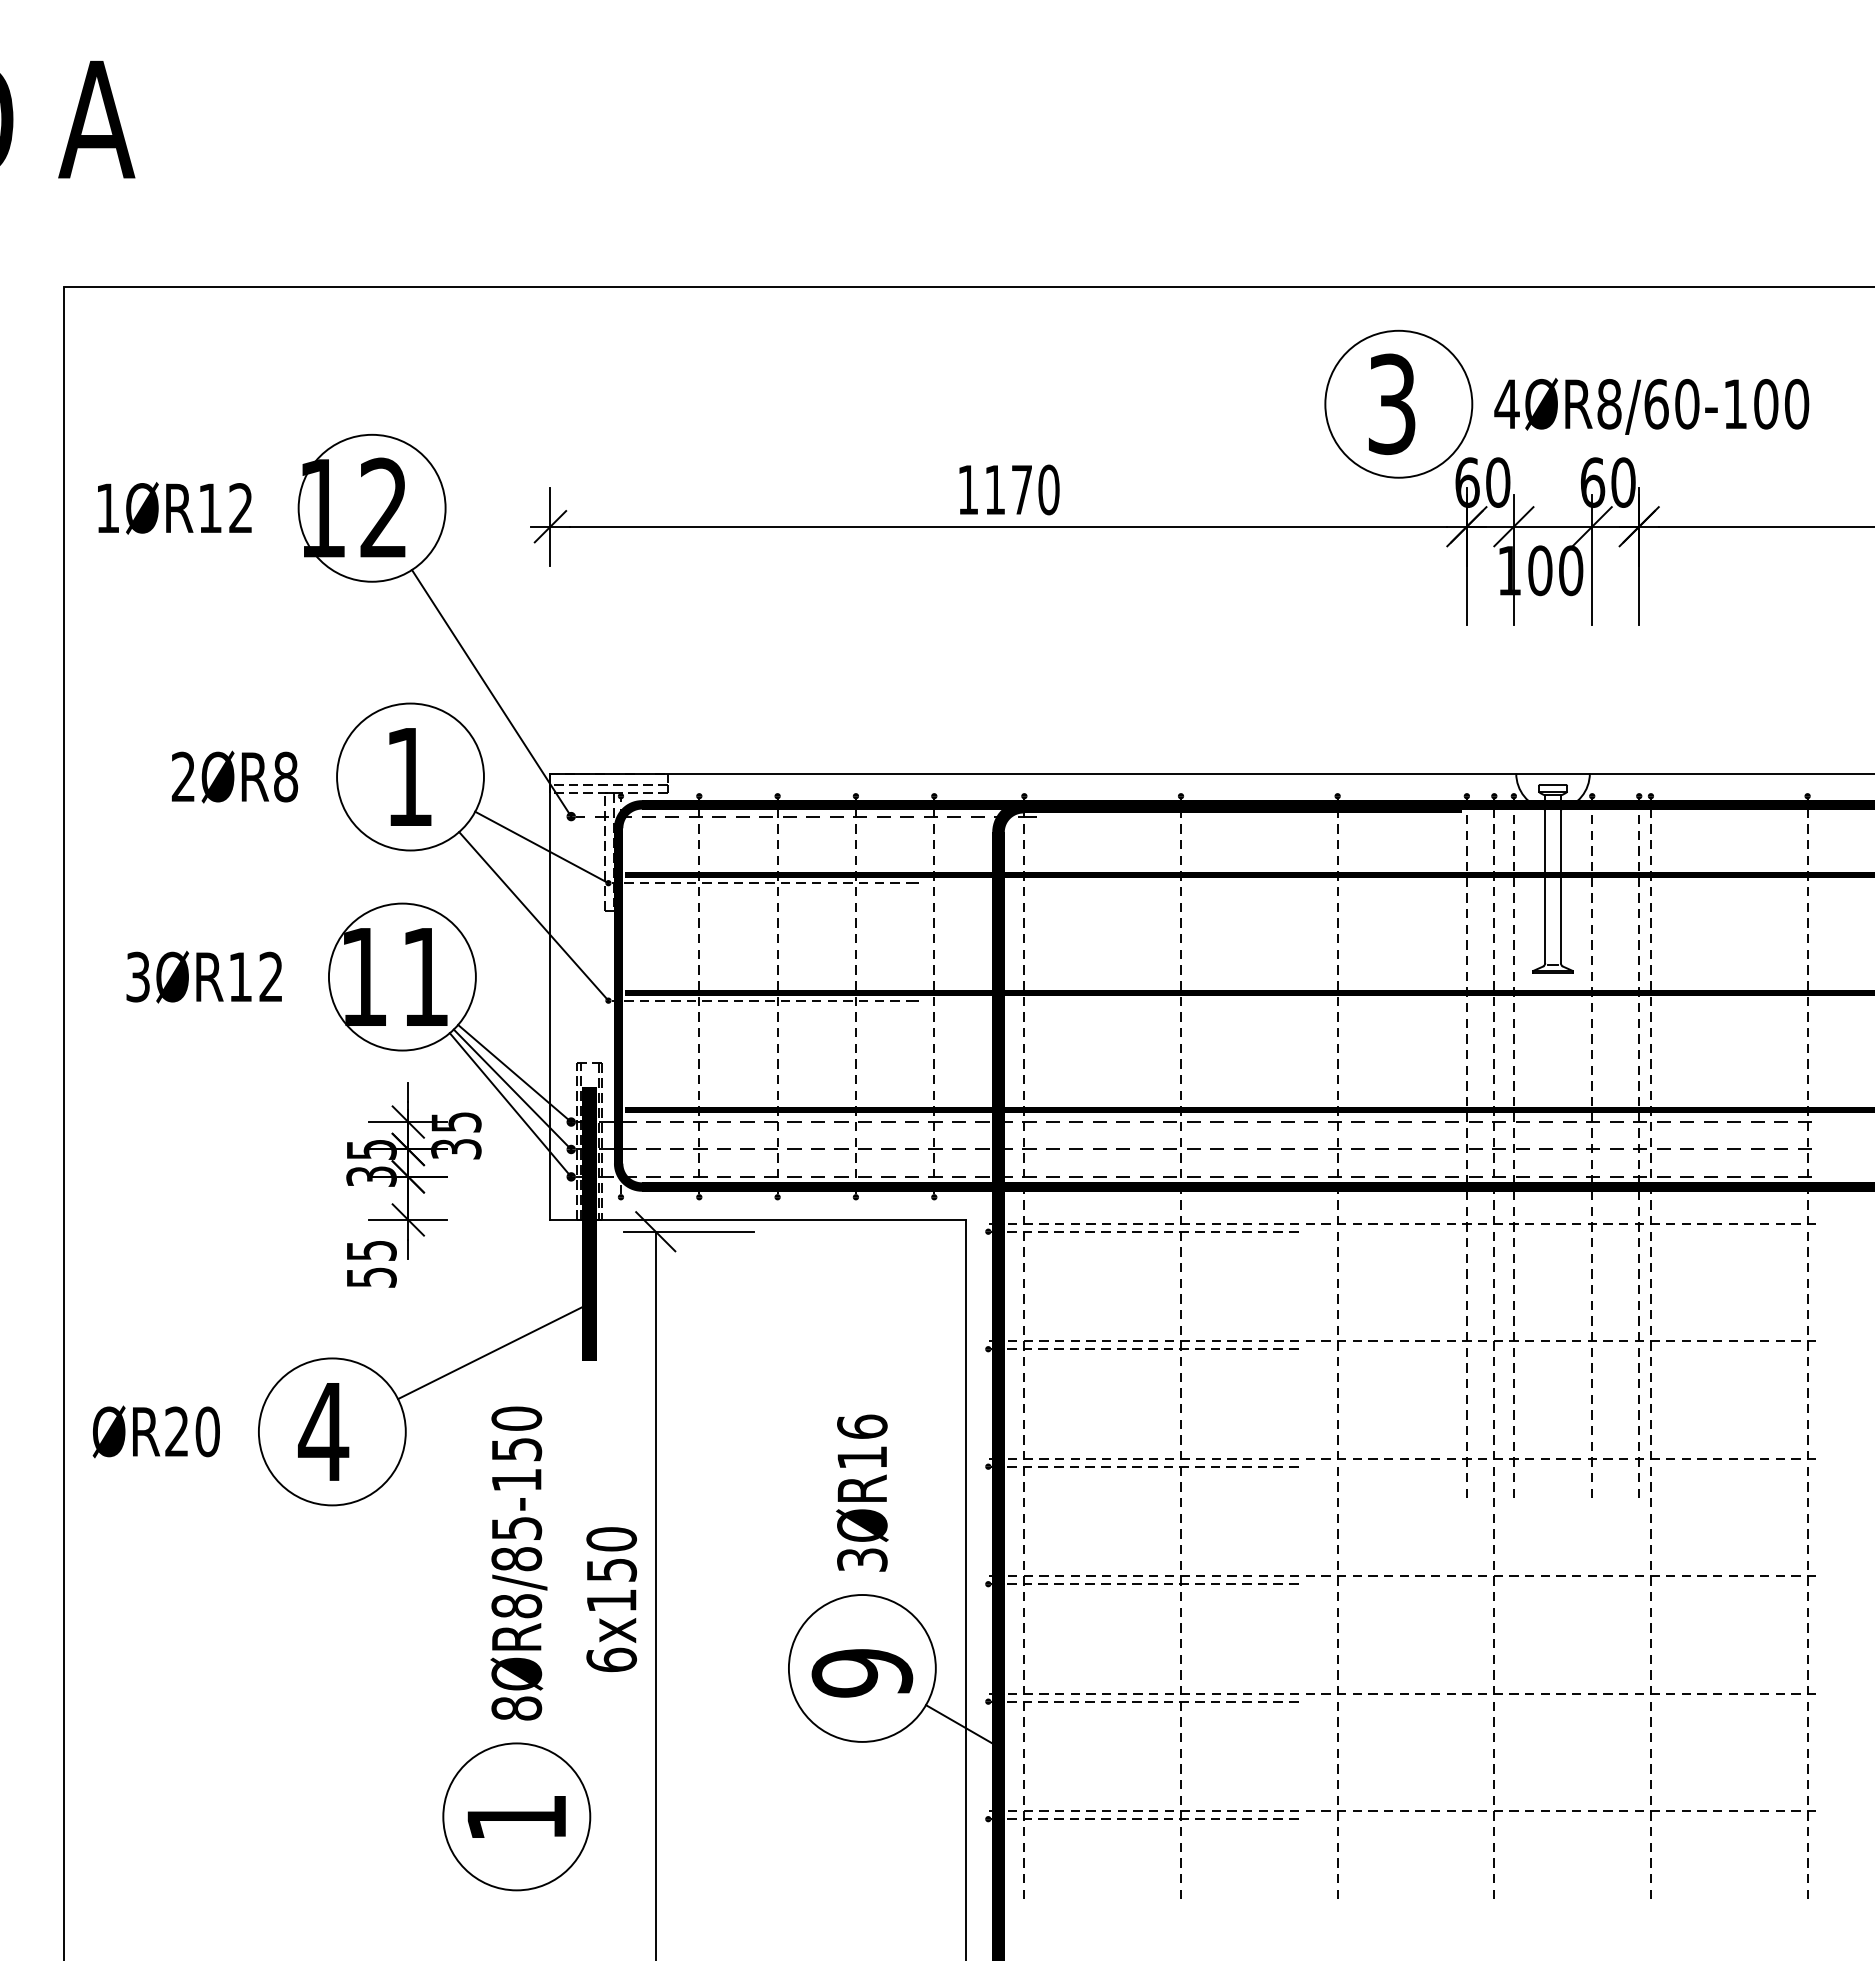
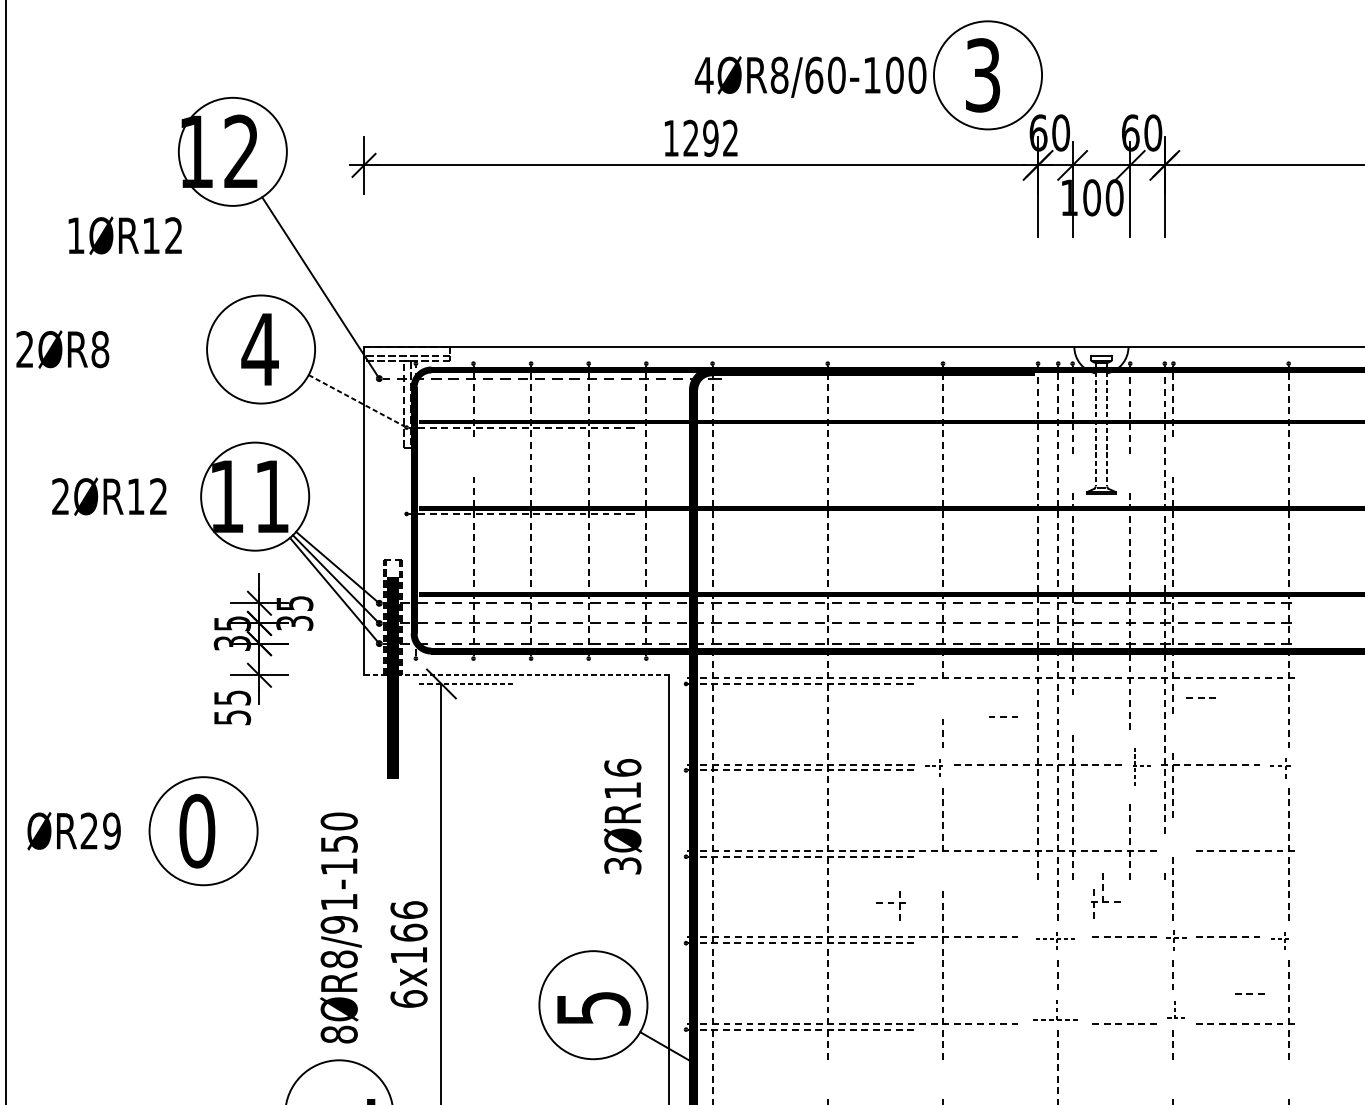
text: (1651, 406) -> (810, 77), moved
text: (1021, 489) -> (710, 138), 1170 -> 1292
text: (174, 508) -> (125, 235), moved
text: (234, 776) -> (62, 349), moved
text: (408, 776) -> (259, 349), 1 -> 4
line: (541, 847) -> (357, 401), solid -> dashed
line: (1545, 879) -> (1095, 424), solid -> dashed
line: (1560, 879) -> (1106, 424), solid -> dashed
line: (533, 916) -> (351, 452), removed
line: (698, 922) -> (472, 456), removed
line: (1650, 922) -> (1173, 456), removed
line: (1513, 944) -> (1072, 472), removed
line: (1591, 944) -> (1129, 472), removed
text: (137, 977) -> (60, 496), 3ØR12 -> 2ØR12
line: (758, 1219) -> (517, 674), solid -> dashed
line: (689, 1231) -> (466, 683), solid -> dashed
line: (1688, 1250) -> (1201, 697), added
line: (1337, 1251) -> (942, 698), removed
line: (1513, 1273) -> (1072, 714), removed
line: (1419, 1275) -> (1003, 716), added
line: (1650, 1298) -> (1173, 733), removed
part: (1607, 1344) -> (1141, 766), size x0.6
part: (1325, 1345) -> (934, 767), size x0.6
part: (1795, 1345) -> (1279, 767), size x0.7
line: (493, 1351) -> (322, 772), removed
text: (207, 1431) -> (111, 830), ØR20 -> ØR29
text: (323, 1431) -> (197, 830), 4 -> 0
part: (1654, 1450) -> (1105, 895), moved
line: (1337, 1486) -> (942, 871), removed
text: (862, 1492) -> (622, 816), moved
part: (1266, 1533) -> (890, 905), added
text: (516, 1544) -> (339, 914), 8ØR8/85-150 -> 8ØR8/91-150
text: (611, 1554) -> (408, 921), 6x150 -> 6x166
part: (1490, 1580) -> (1055, 940), size x0.6
part: (1654, 1580) -> (1176, 940), size x0.7
part: (1795, 1580) -> (1279, 940), size x0.6
line: (1754, 1652) -> (1249, 993), added
text: (861, 1673) -> (592, 1008), 9 -> 5
part: (1490, 1674) -> (1055, 1009), size x0.7
part: (1654, 1674) -> (1176, 1009), size x0.6
line: (1180, 1768) -> (827, 1078), removed
line: (1337, 1768) -> (942, 1078), removed
line: (1650, 1768) -> (1173, 1078), removed
line: (1807, 1768) -> (1288, 1078), removed

